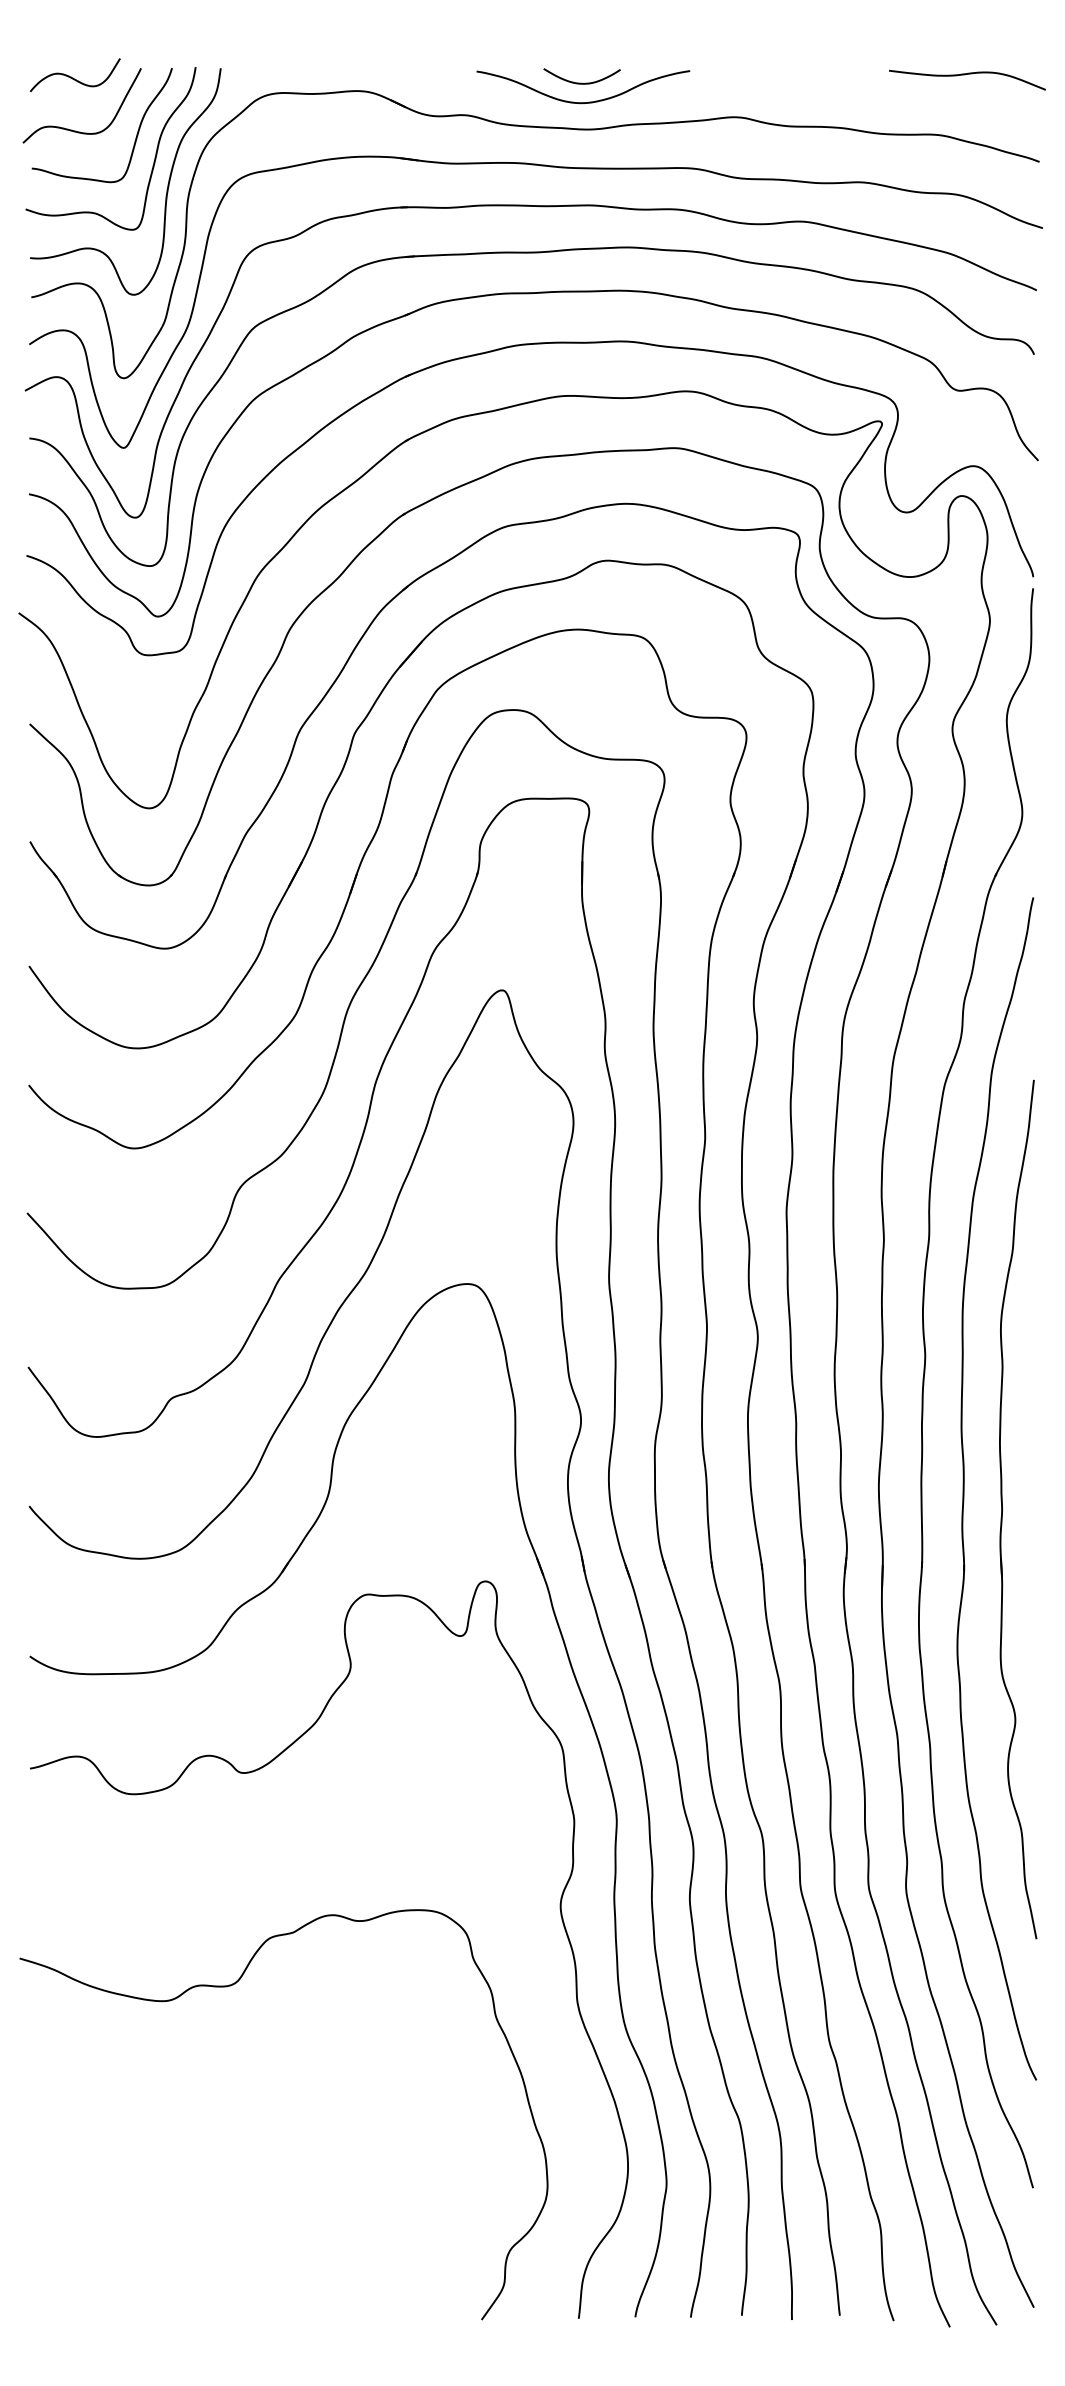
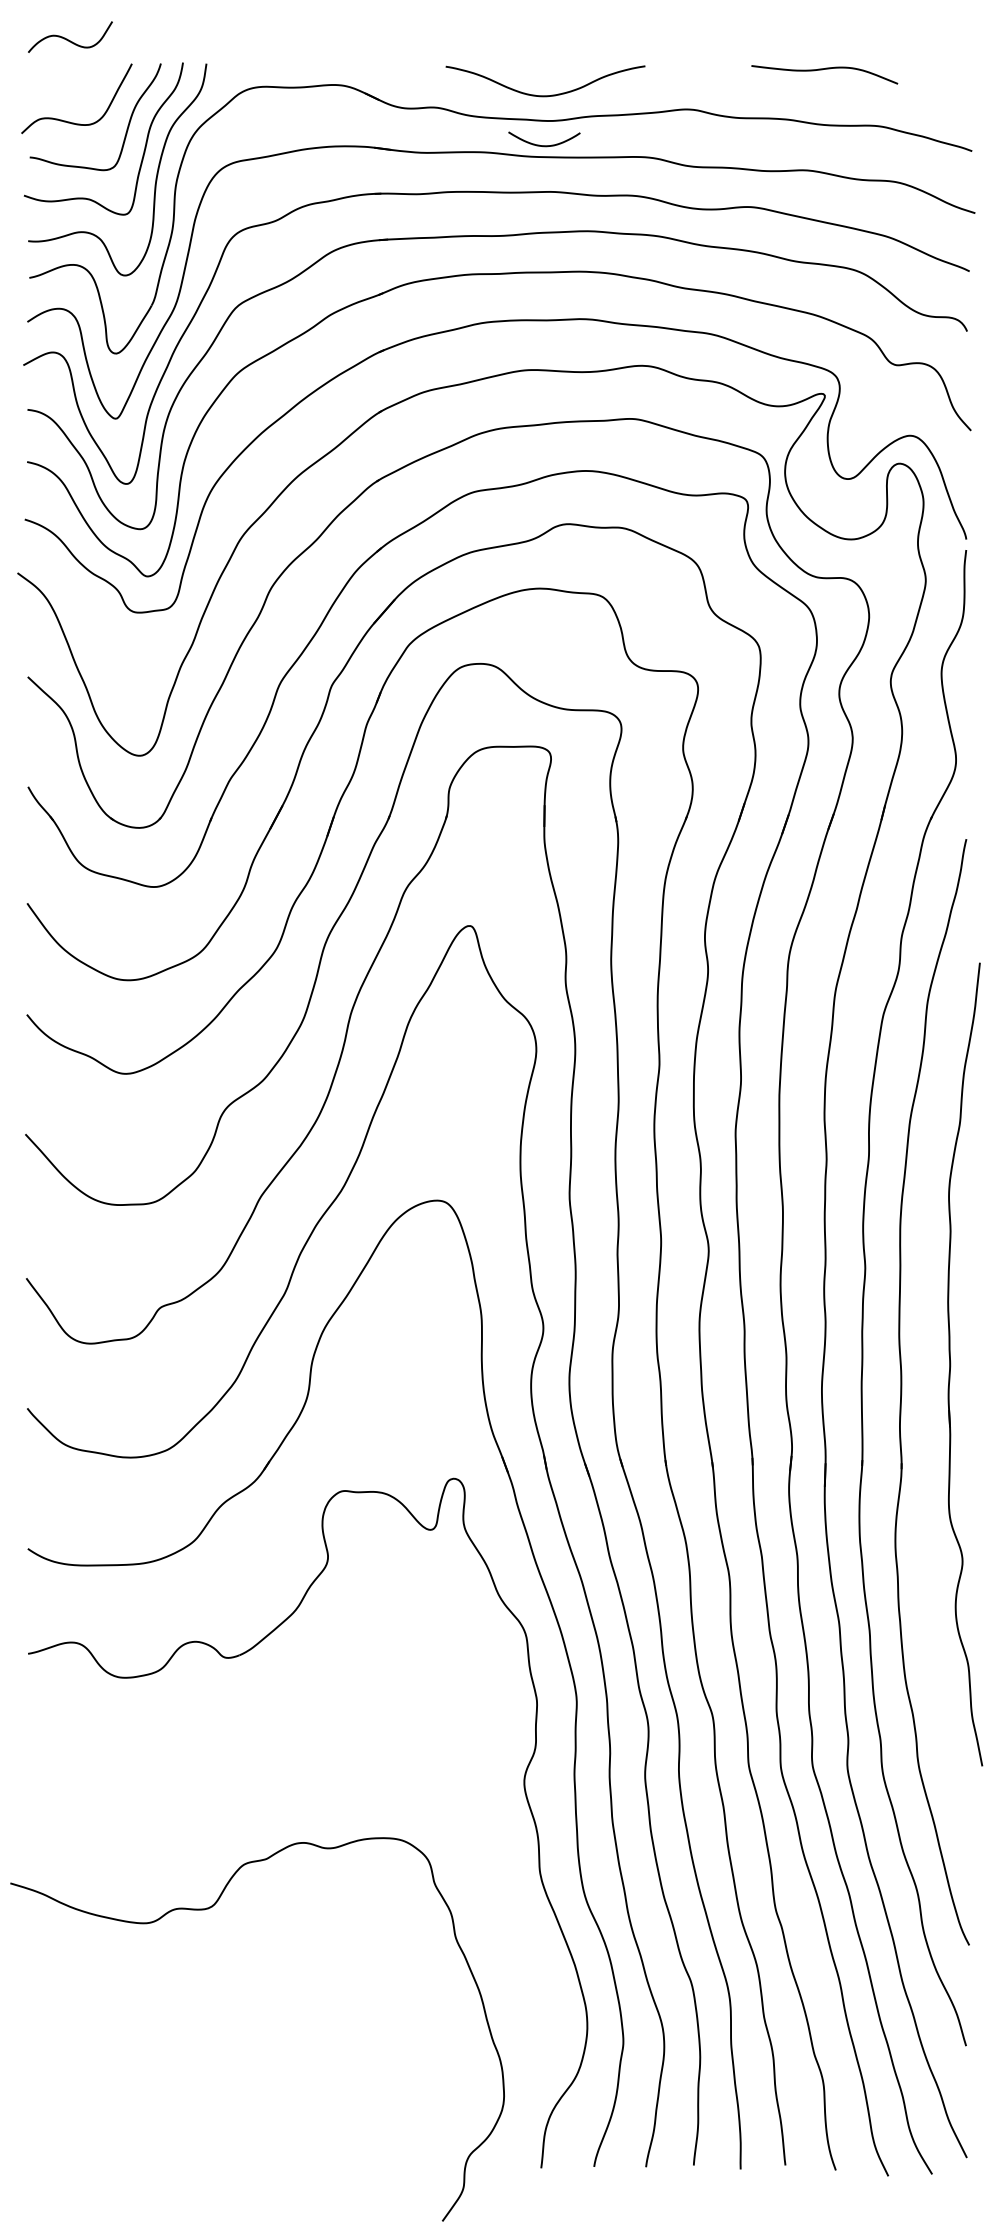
curve: (965, 75) -> (822, 70), moved
curve: (72, 76) -> (67, 38), moved
curve: (582, 83) -> (544, 145), moved
part: (1003, 1509) -> (951, 1364), moved
curve: (231, 1986) -> (208, 1909), moved

